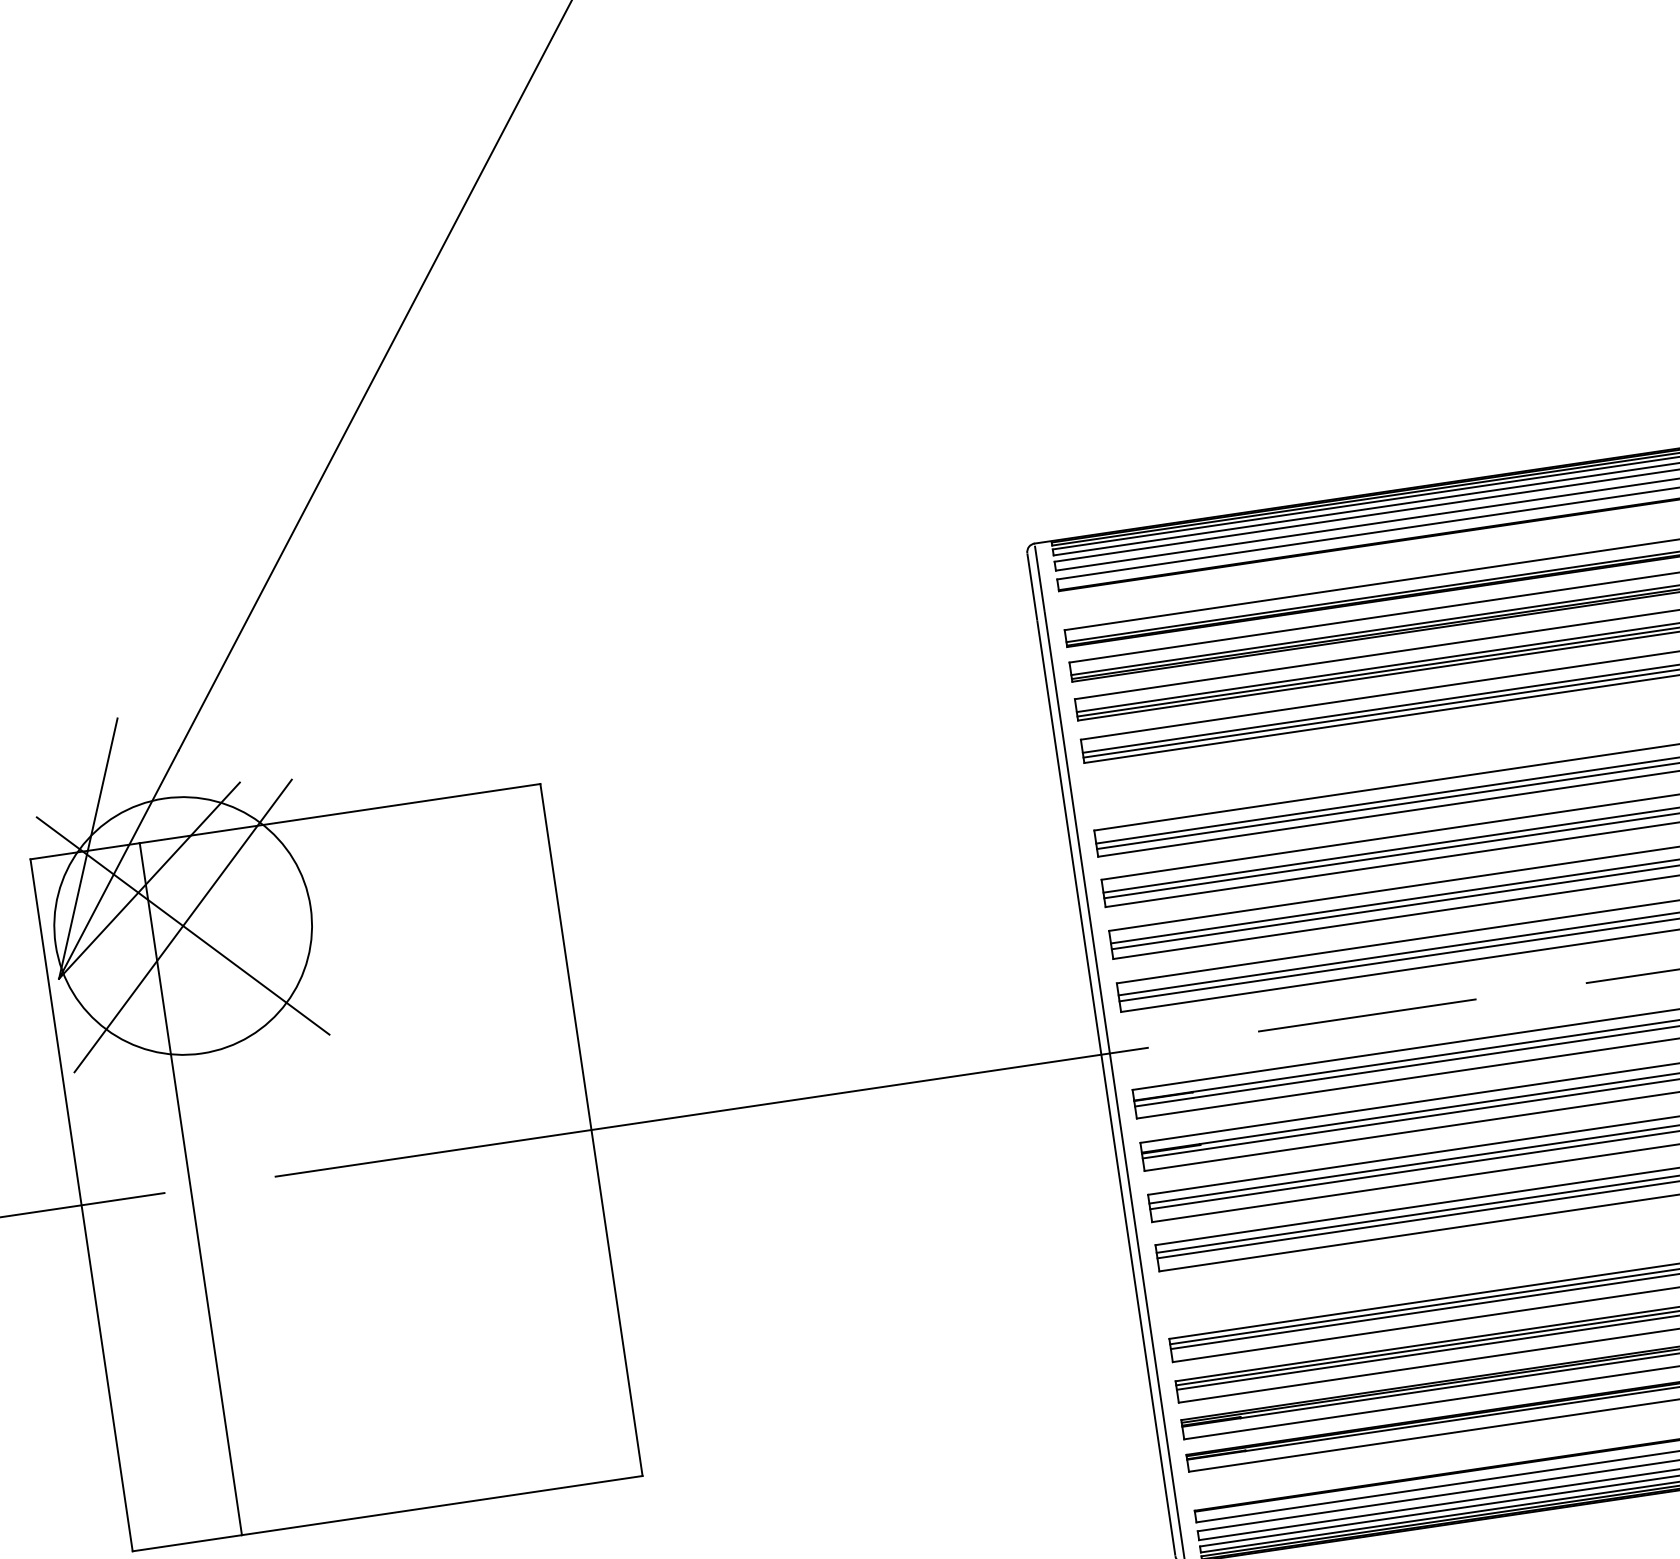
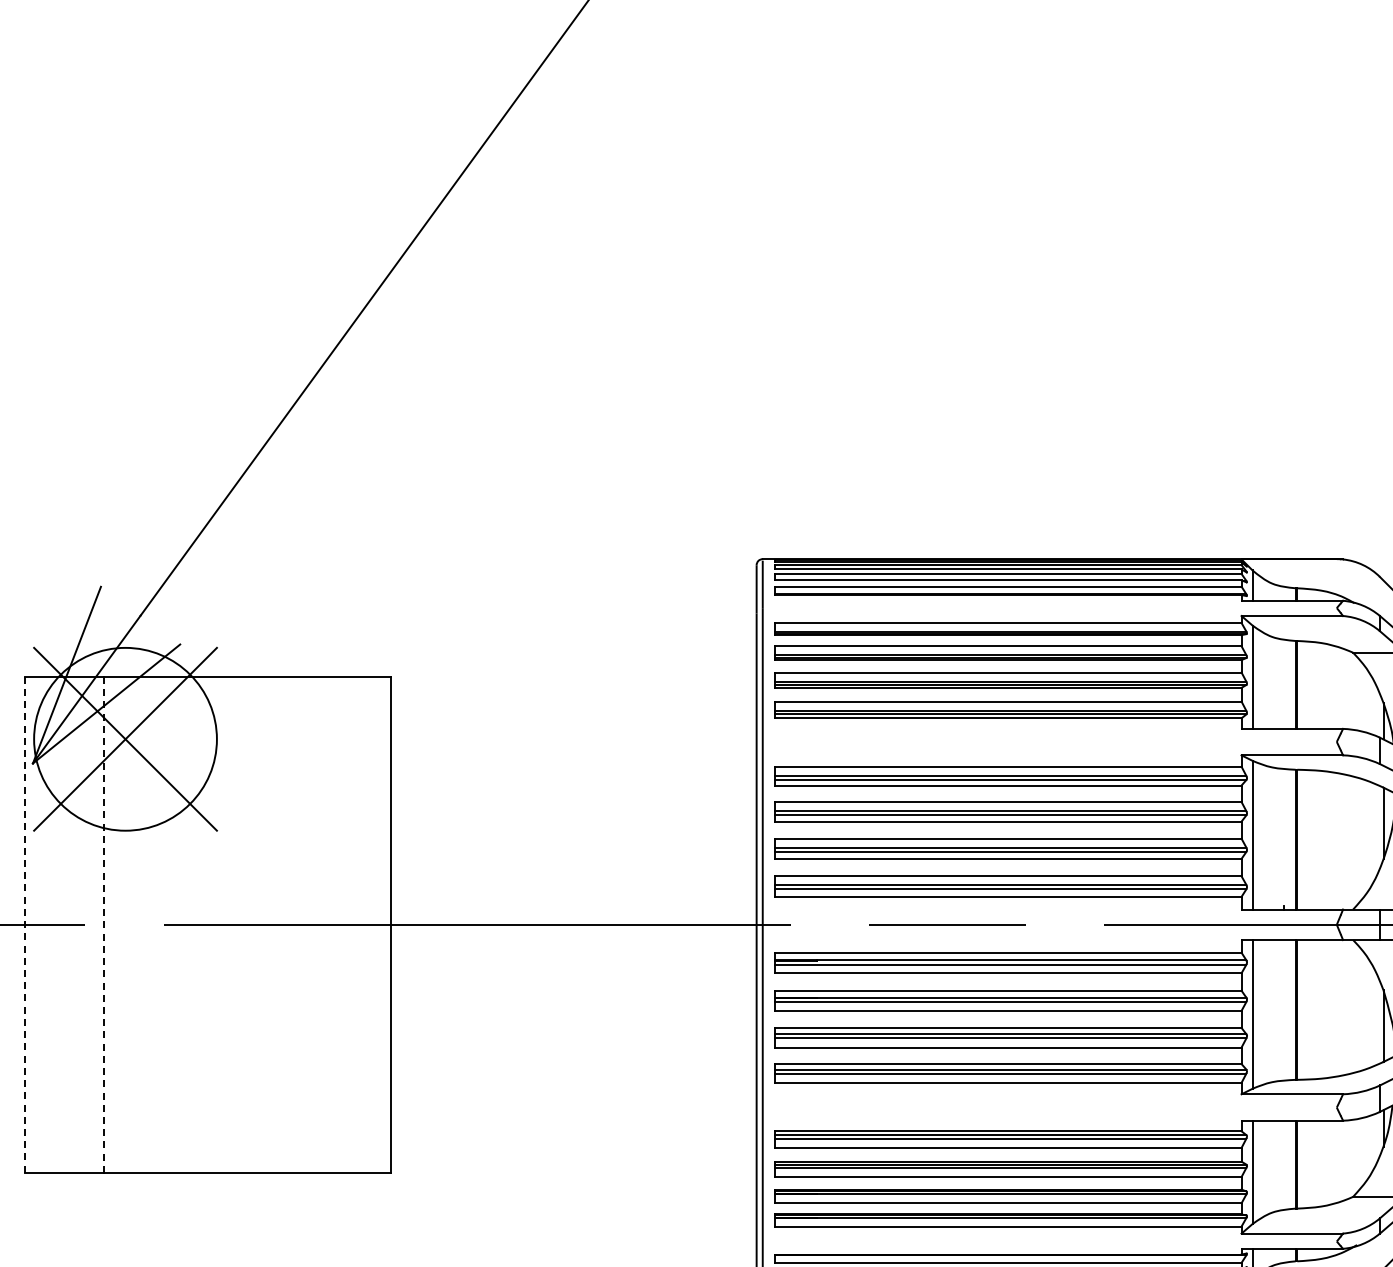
line: (190, 1188) -> (103, 924), solid -> dashed
line: (82, 1206) -> (25, 925), solid -> dashed

